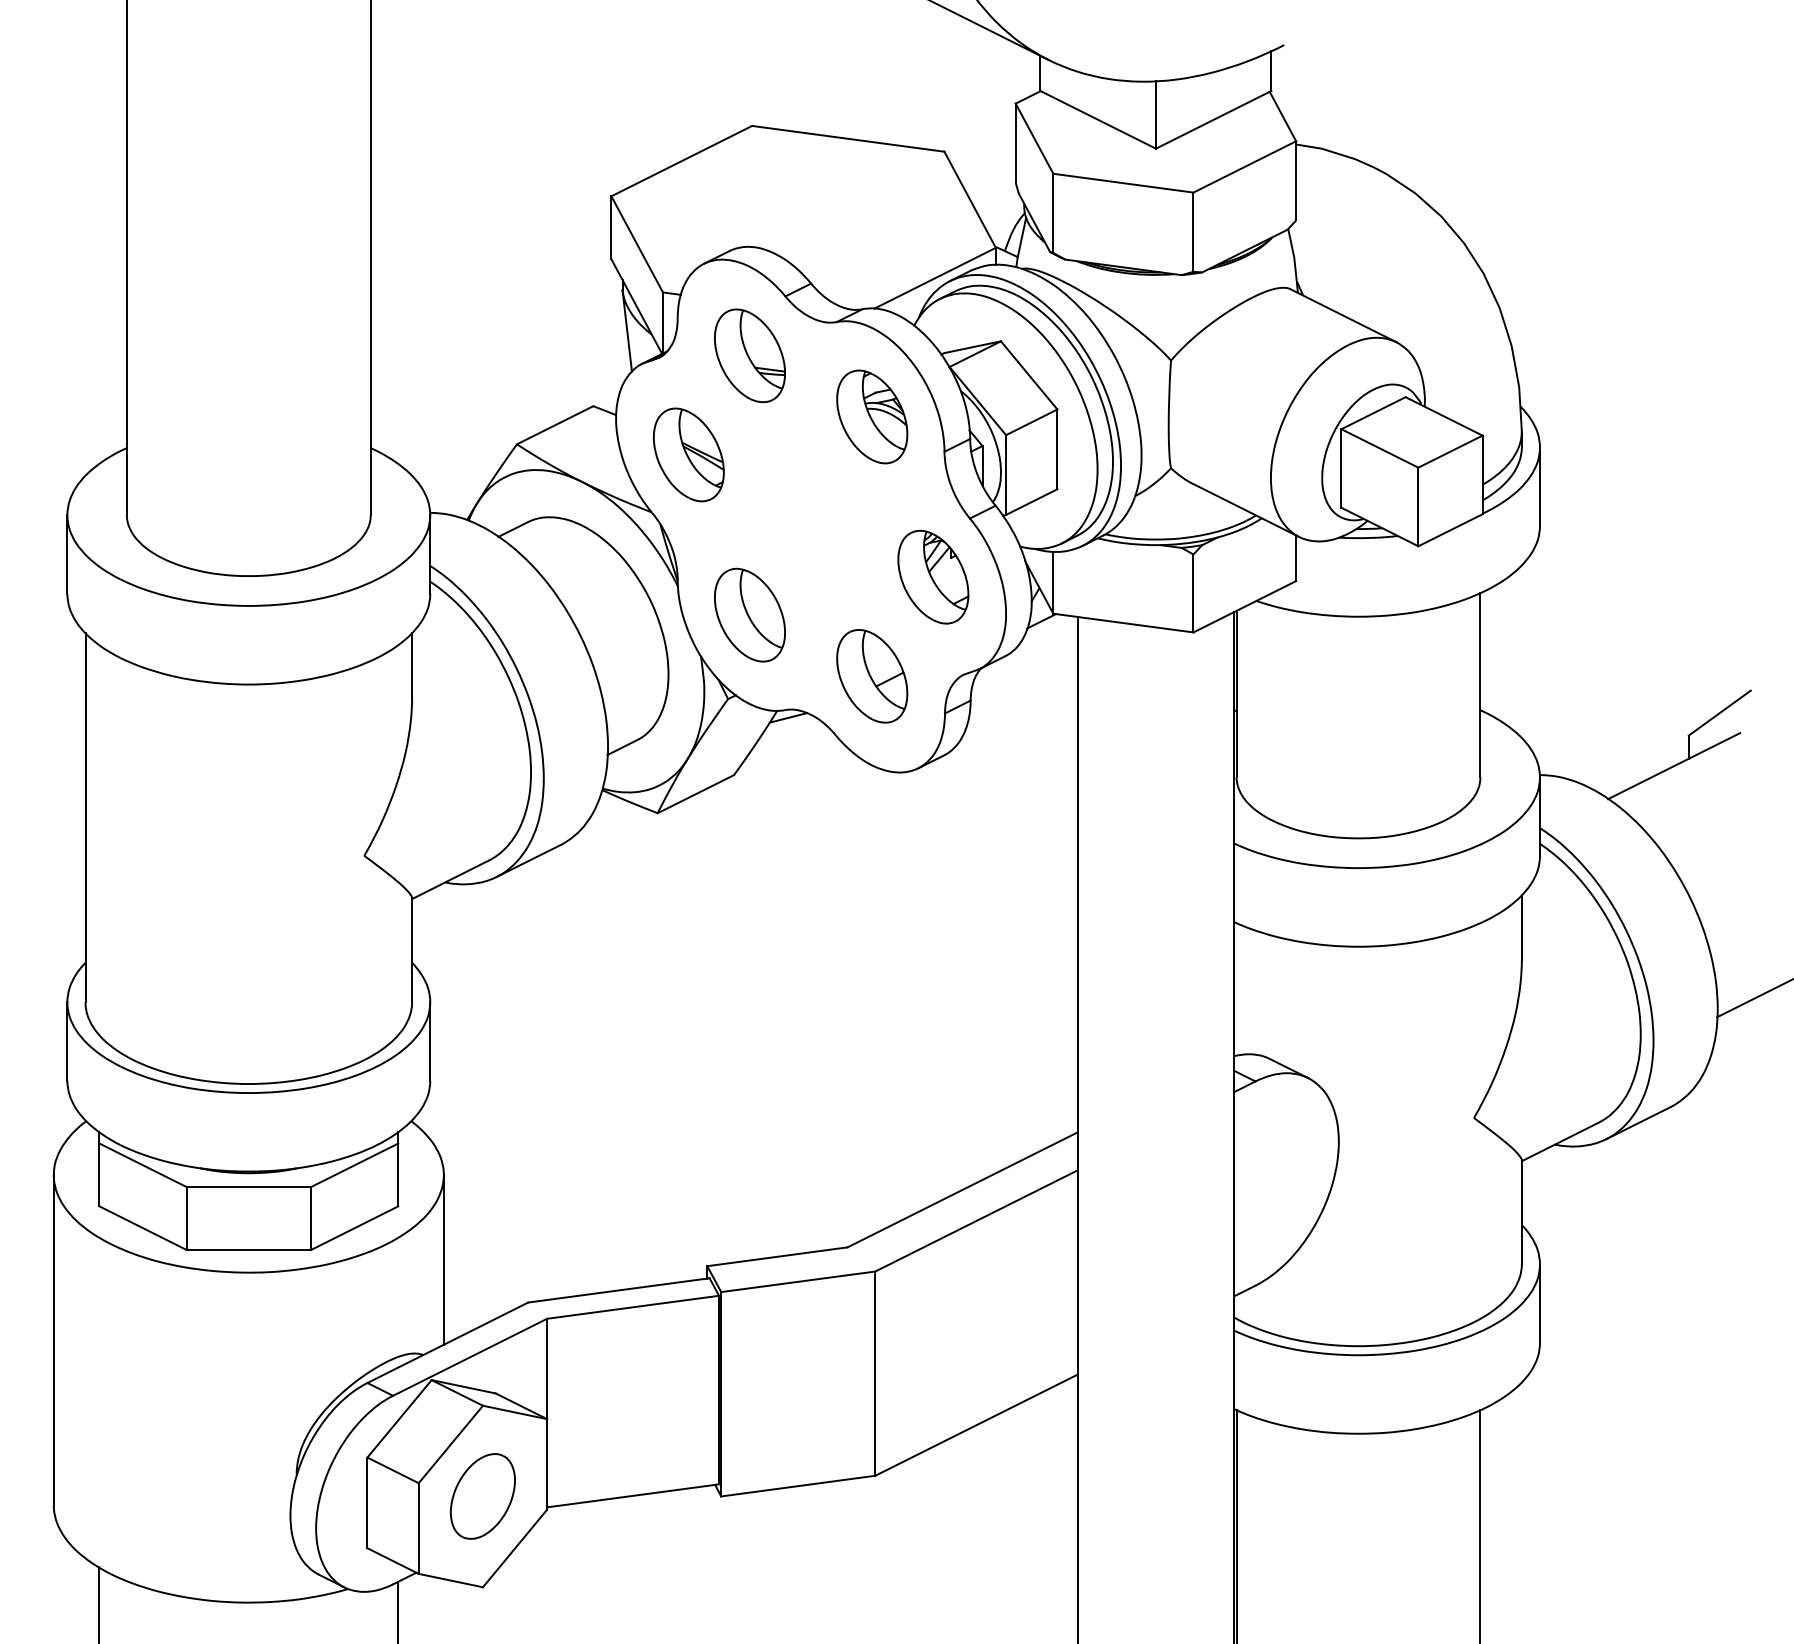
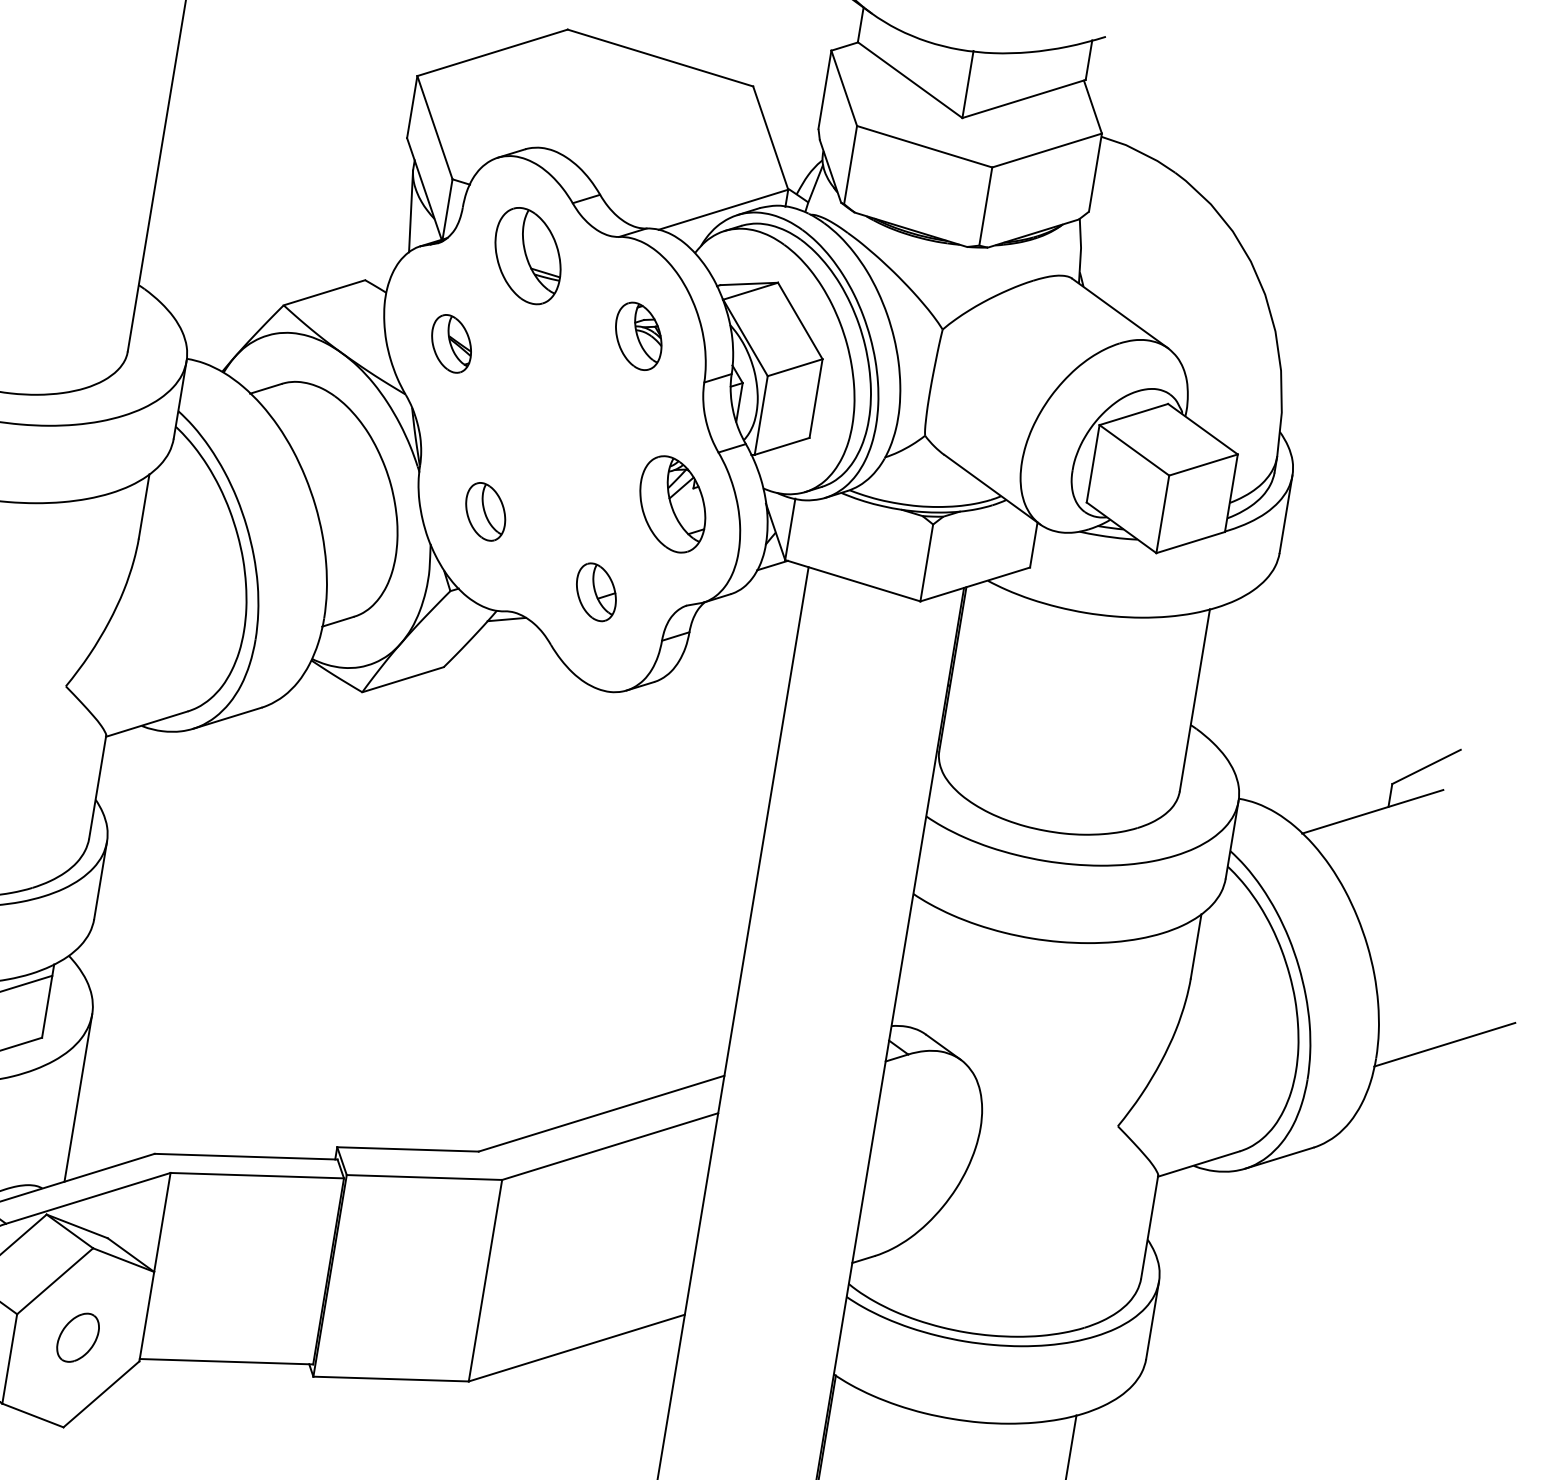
part: (872, 416) -> (639, 335), size x0.7
part: (688, 454) -> (451, 343), size x0.6
part: (749, 614) -> (485, 511), size x0.6
part: (872, 676) -> (596, 592), size x0.6
part: (482, 1496) -> (77, 1337), size x0.6

